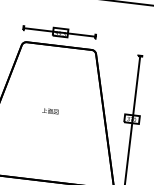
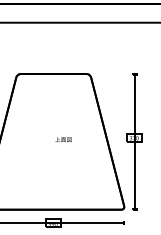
part: (59, 31) -> (52, 59), removed
text: (50, 111) -> (63, 139), moved

